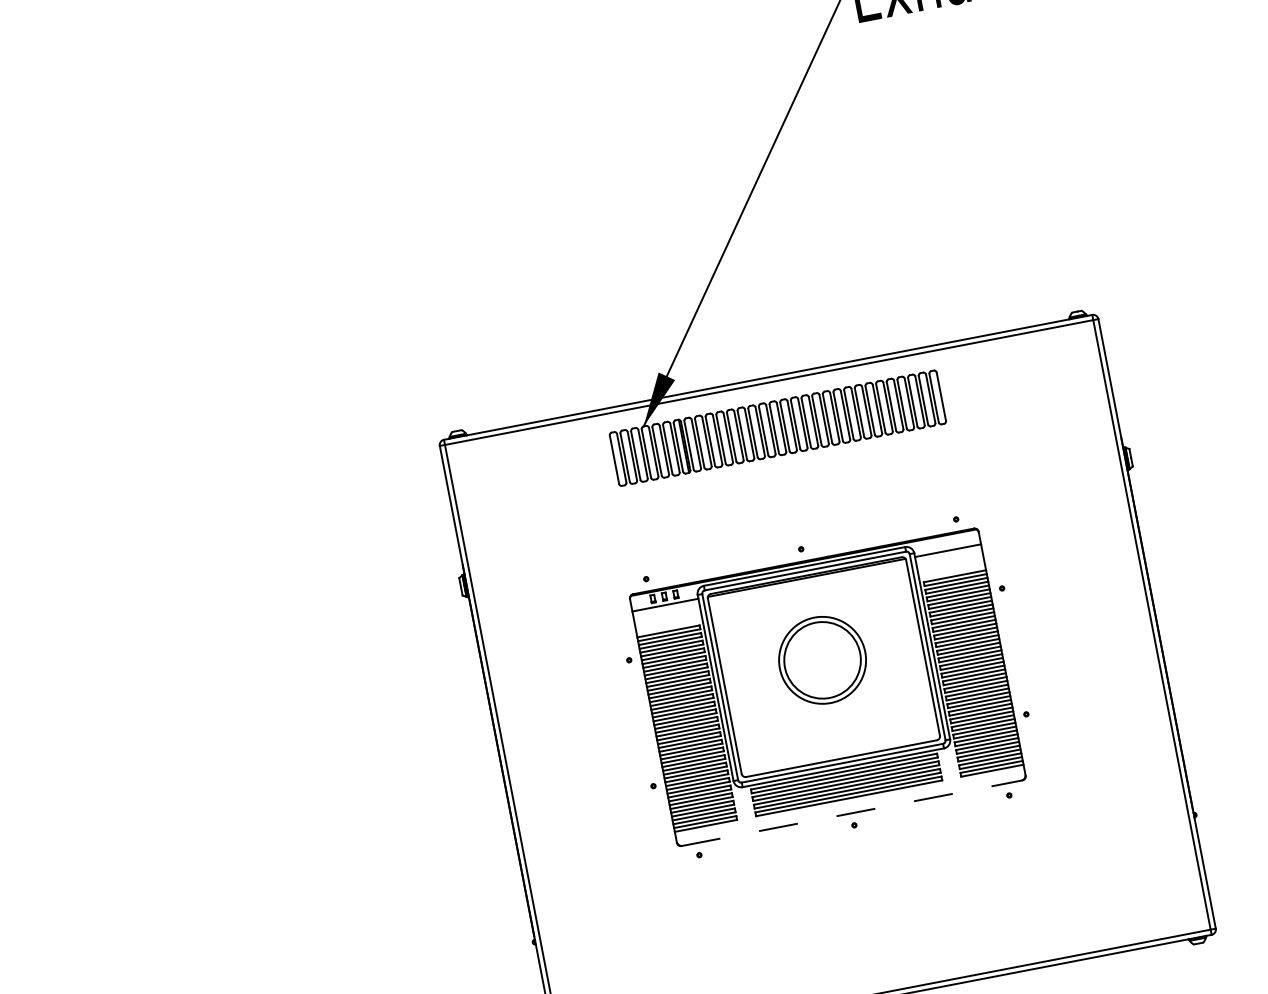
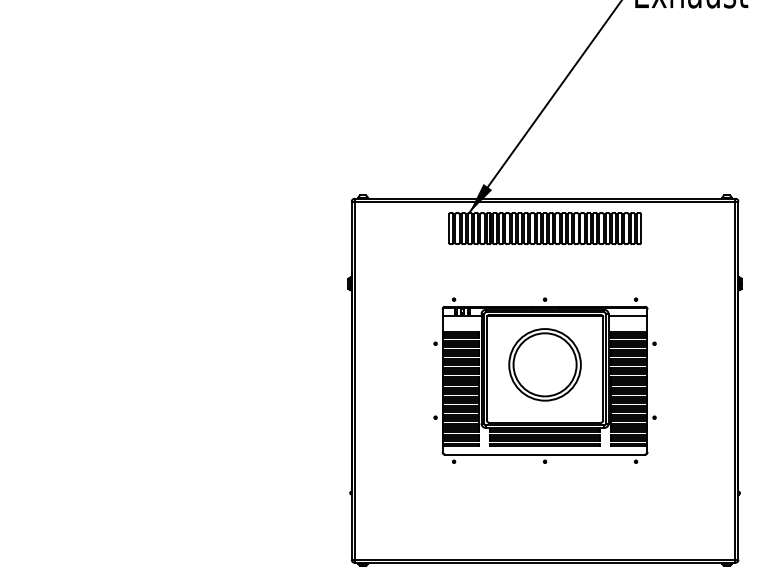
part: (821, 659) -> (544, 364), size x1.43
line: (852, 812) -> (545, 454), dashed -> solid

